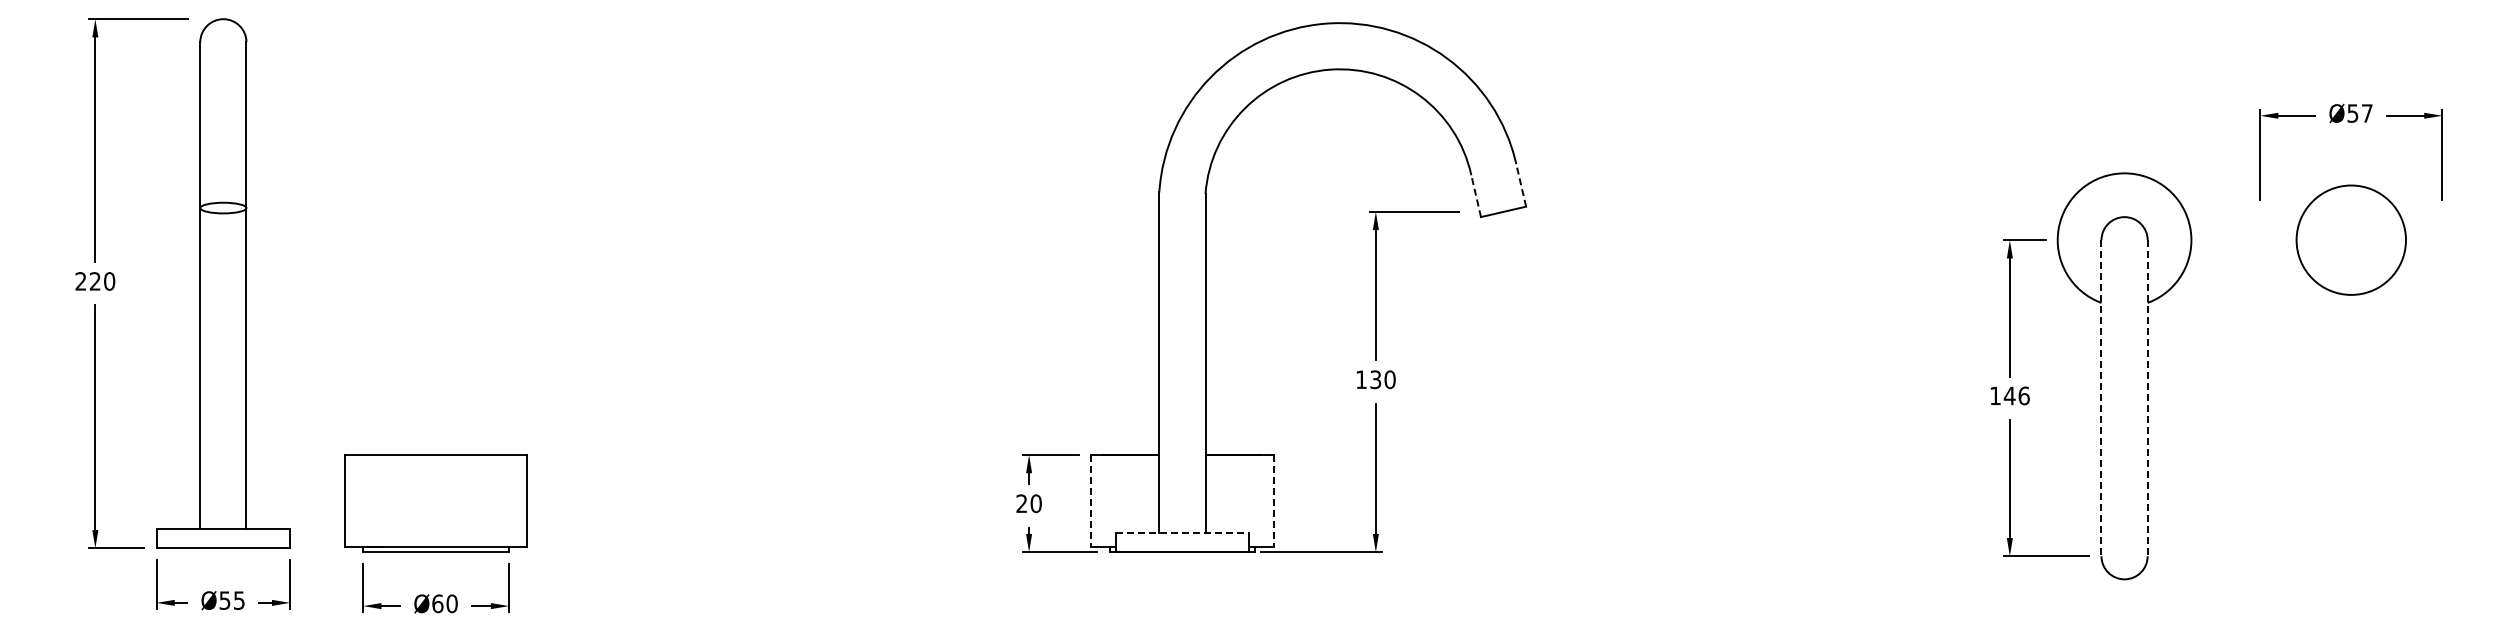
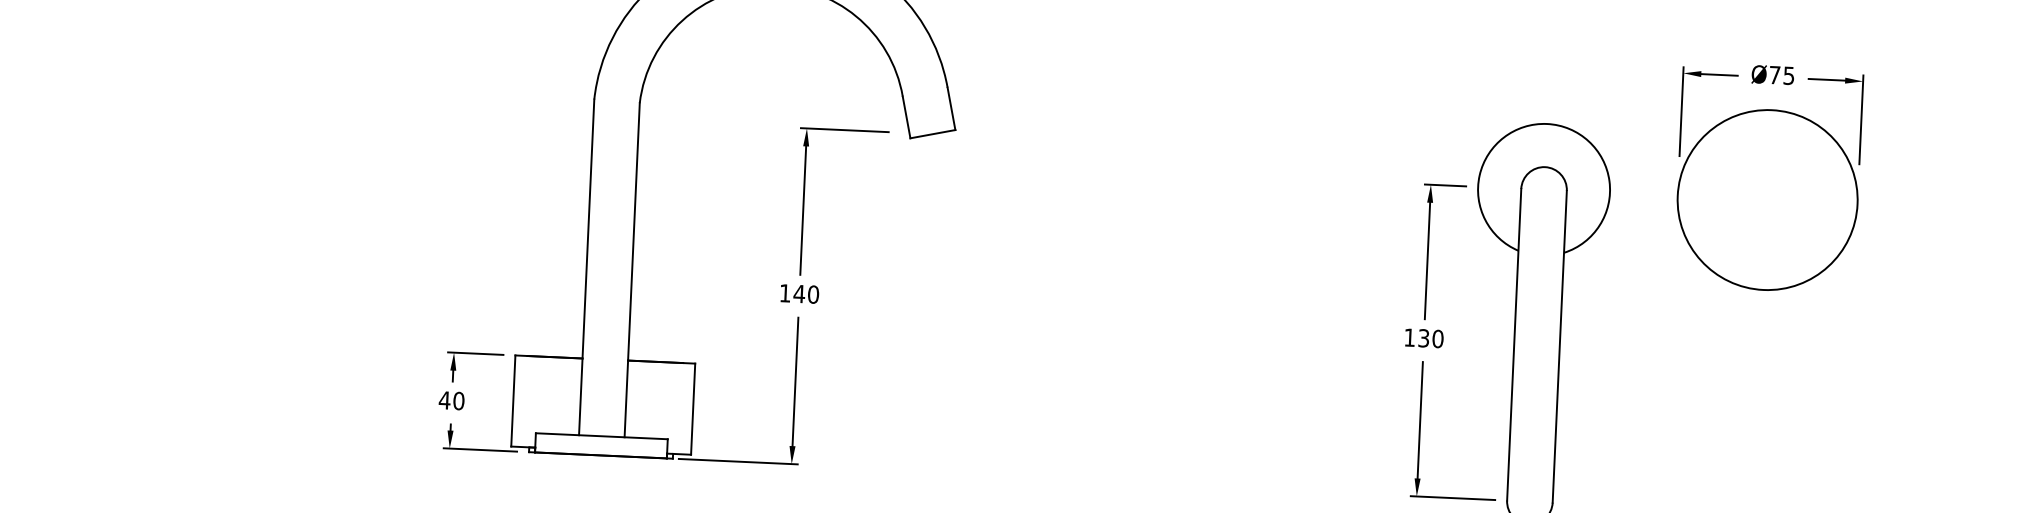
text: (2359, 113) -> (1781, 75), Ø57 -> Ø75
line: (1521, 185) -> (951, 108), dashed -> solid
line: (1476, 195) -> (906, 116), dashed -> solid
circle: (2351, 240) -> (1767, 200), size x1.67
text: (1375, 379) -> (799, 293), 130 -> 140
text: (2016, 395) -> (1430, 338), 146 -> 130
line: (2101, 398) -> (1514, 344), dashed -> solid
line: (2147, 398) -> (1559, 347), dashed -> solid
line: (1091, 501) -> (513, 401), dashed -> solid
line: (1273, 501) -> (693, 409), dashed -> solid
text: (1021, 503) -> (444, 400), 20 -> 40
line: (1182, 532) -> (601, 435), dashed -> solid

